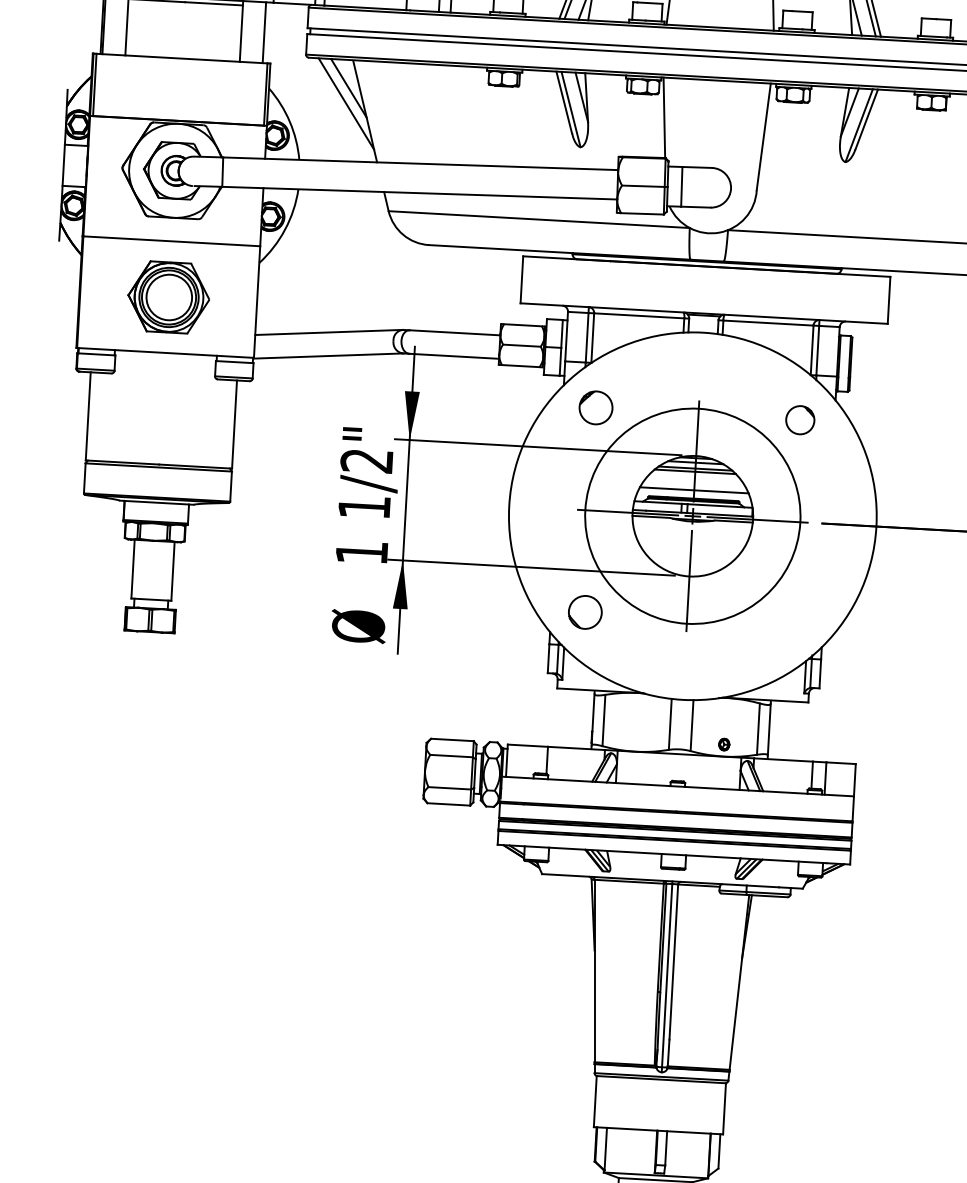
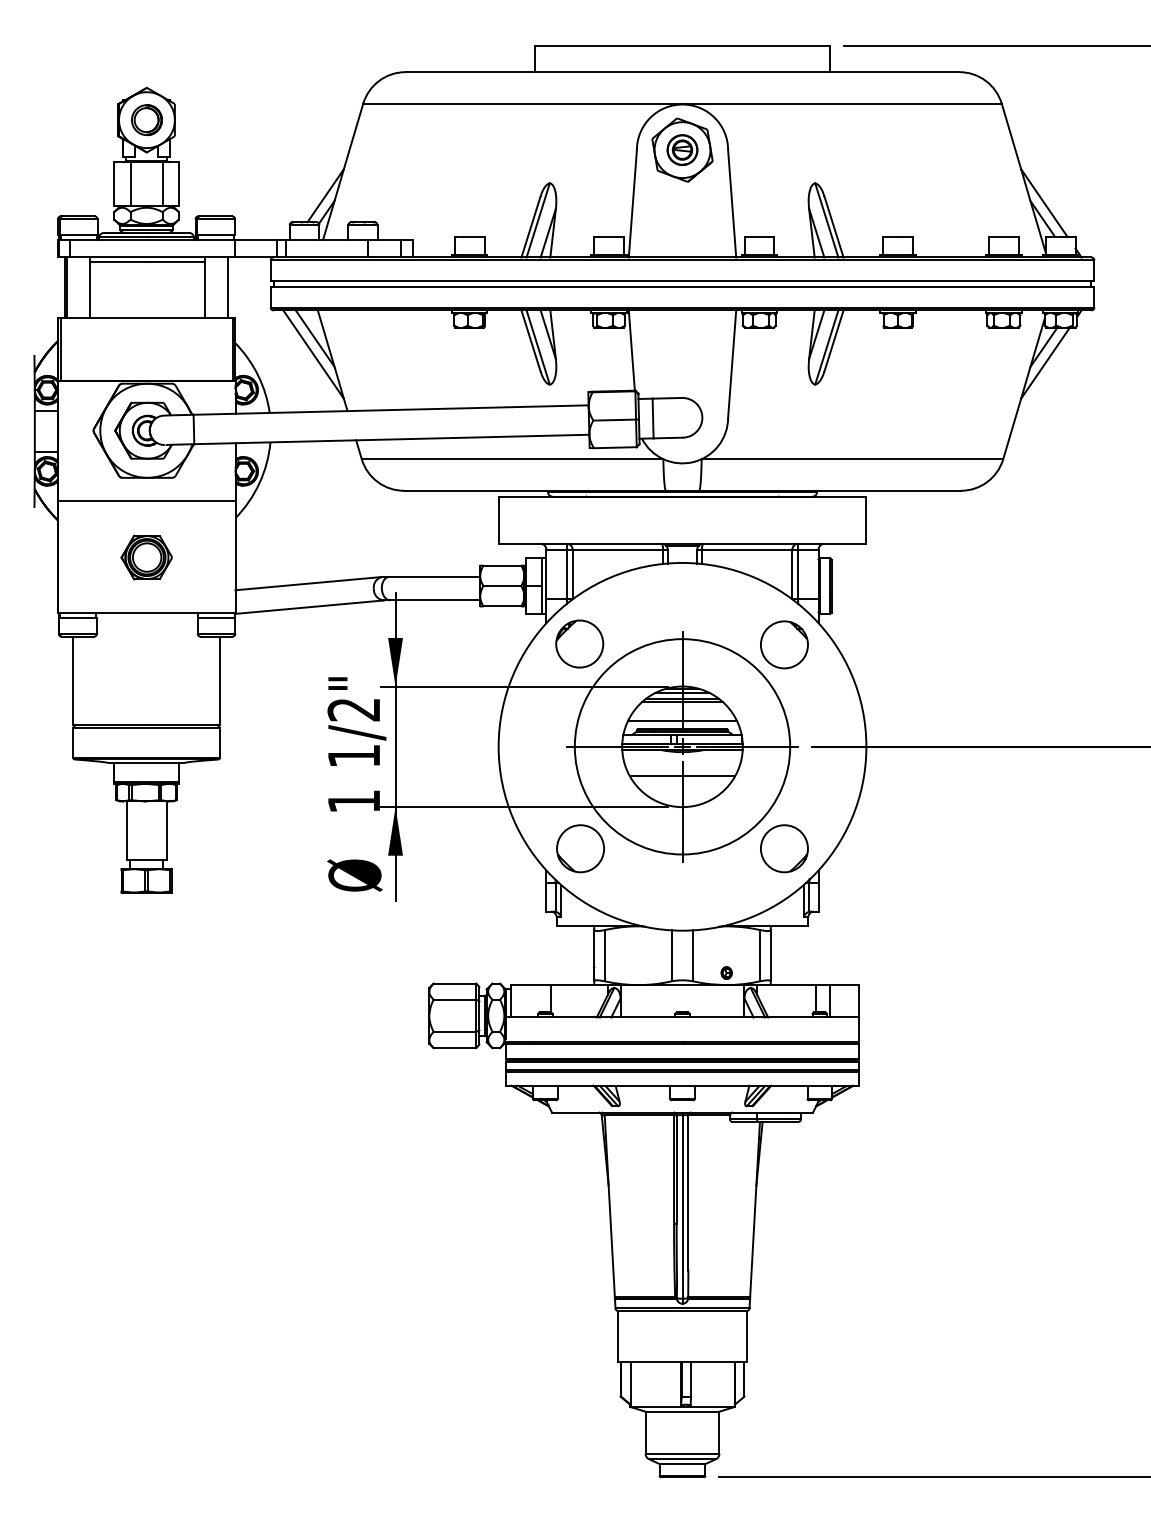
part: (168, 297) -> (146, 557), size x0.62
part: (595, 407) -> (579, 643), size x1.43
part: (800, 419) -> (784, 644), size x1.67
line: (691, 545) -> (682, 776), added
part: (585, 612) -> (580, 848), size x1.43
part: (788, 623) -> (784, 848), added

